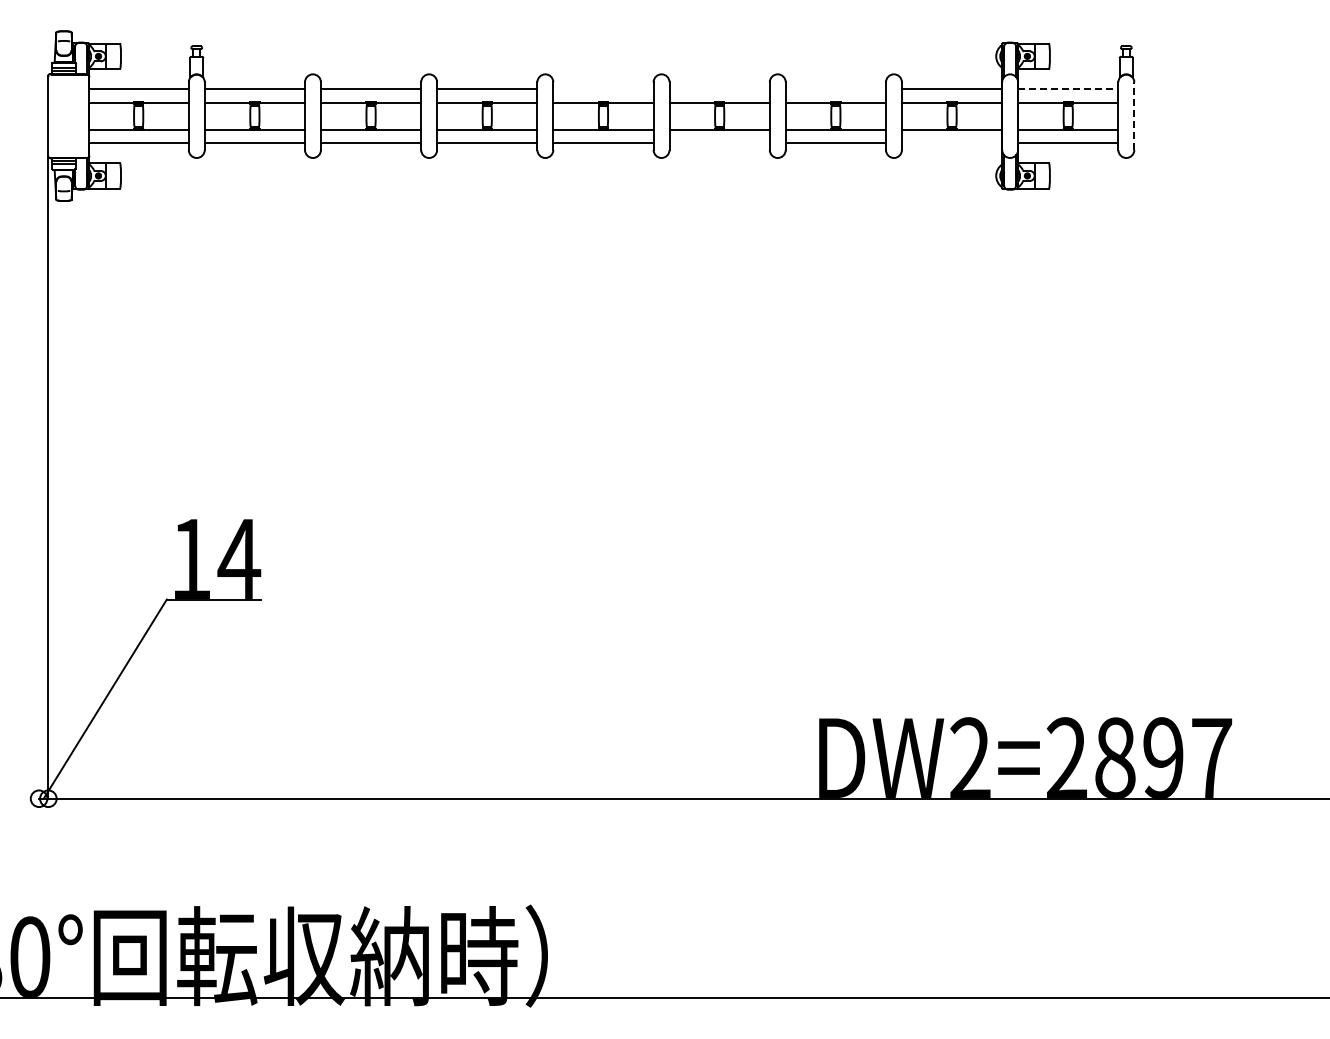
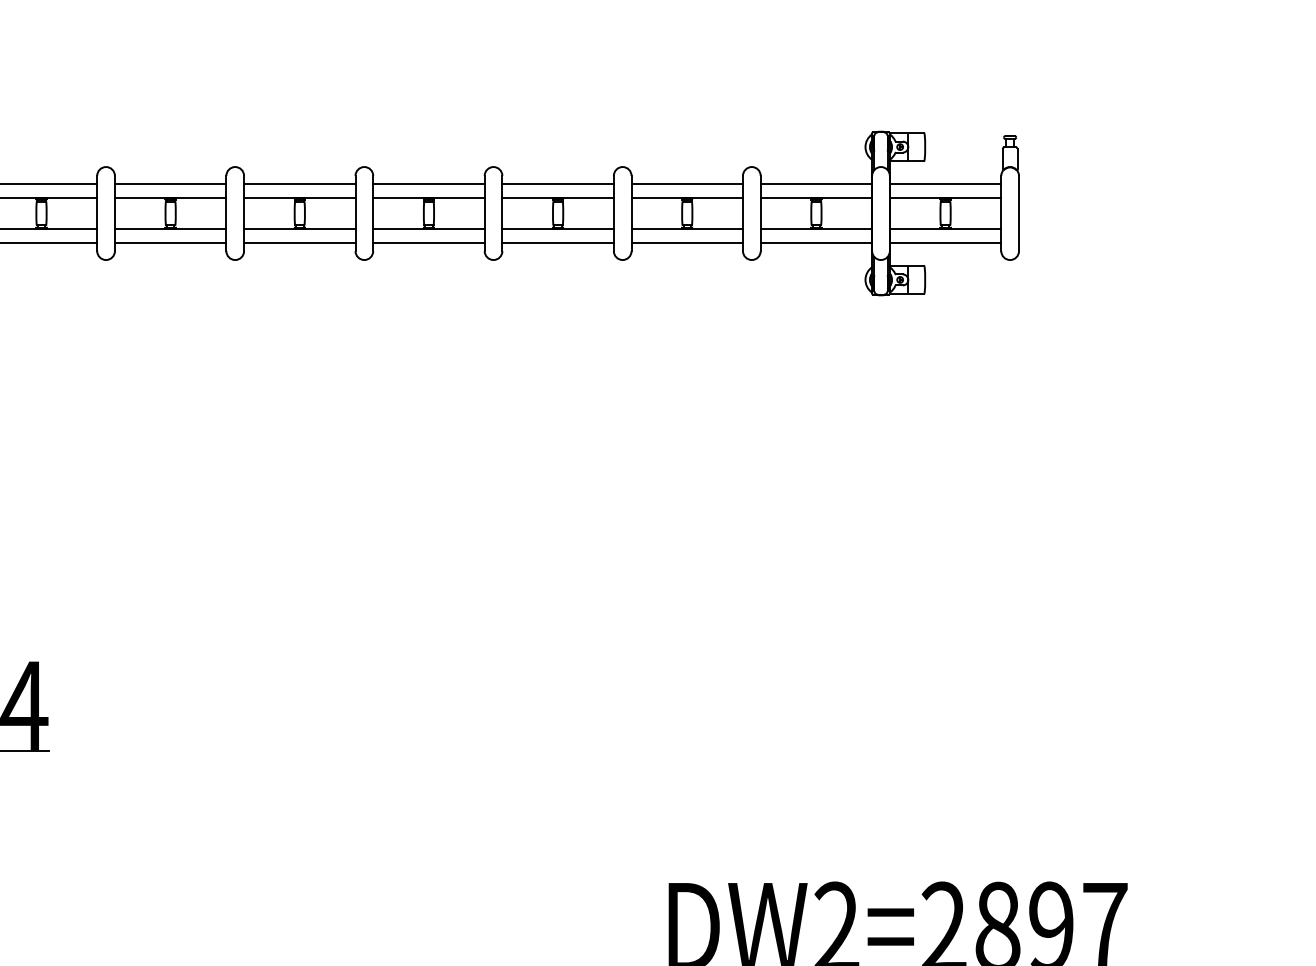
line: (603, 89) -> (428, 183), added
line: (719, 89) -> (557, 183), added
line: (835, 89) -> (686, 183), added
line: (1068, 89) -> (945, 183), dashed -> solid
line: (1134, 116) -> (1019, 213), dashed -> solid
line: (719, 143) -> (557, 243), added
line: (951, 143) -> (815, 243), added

